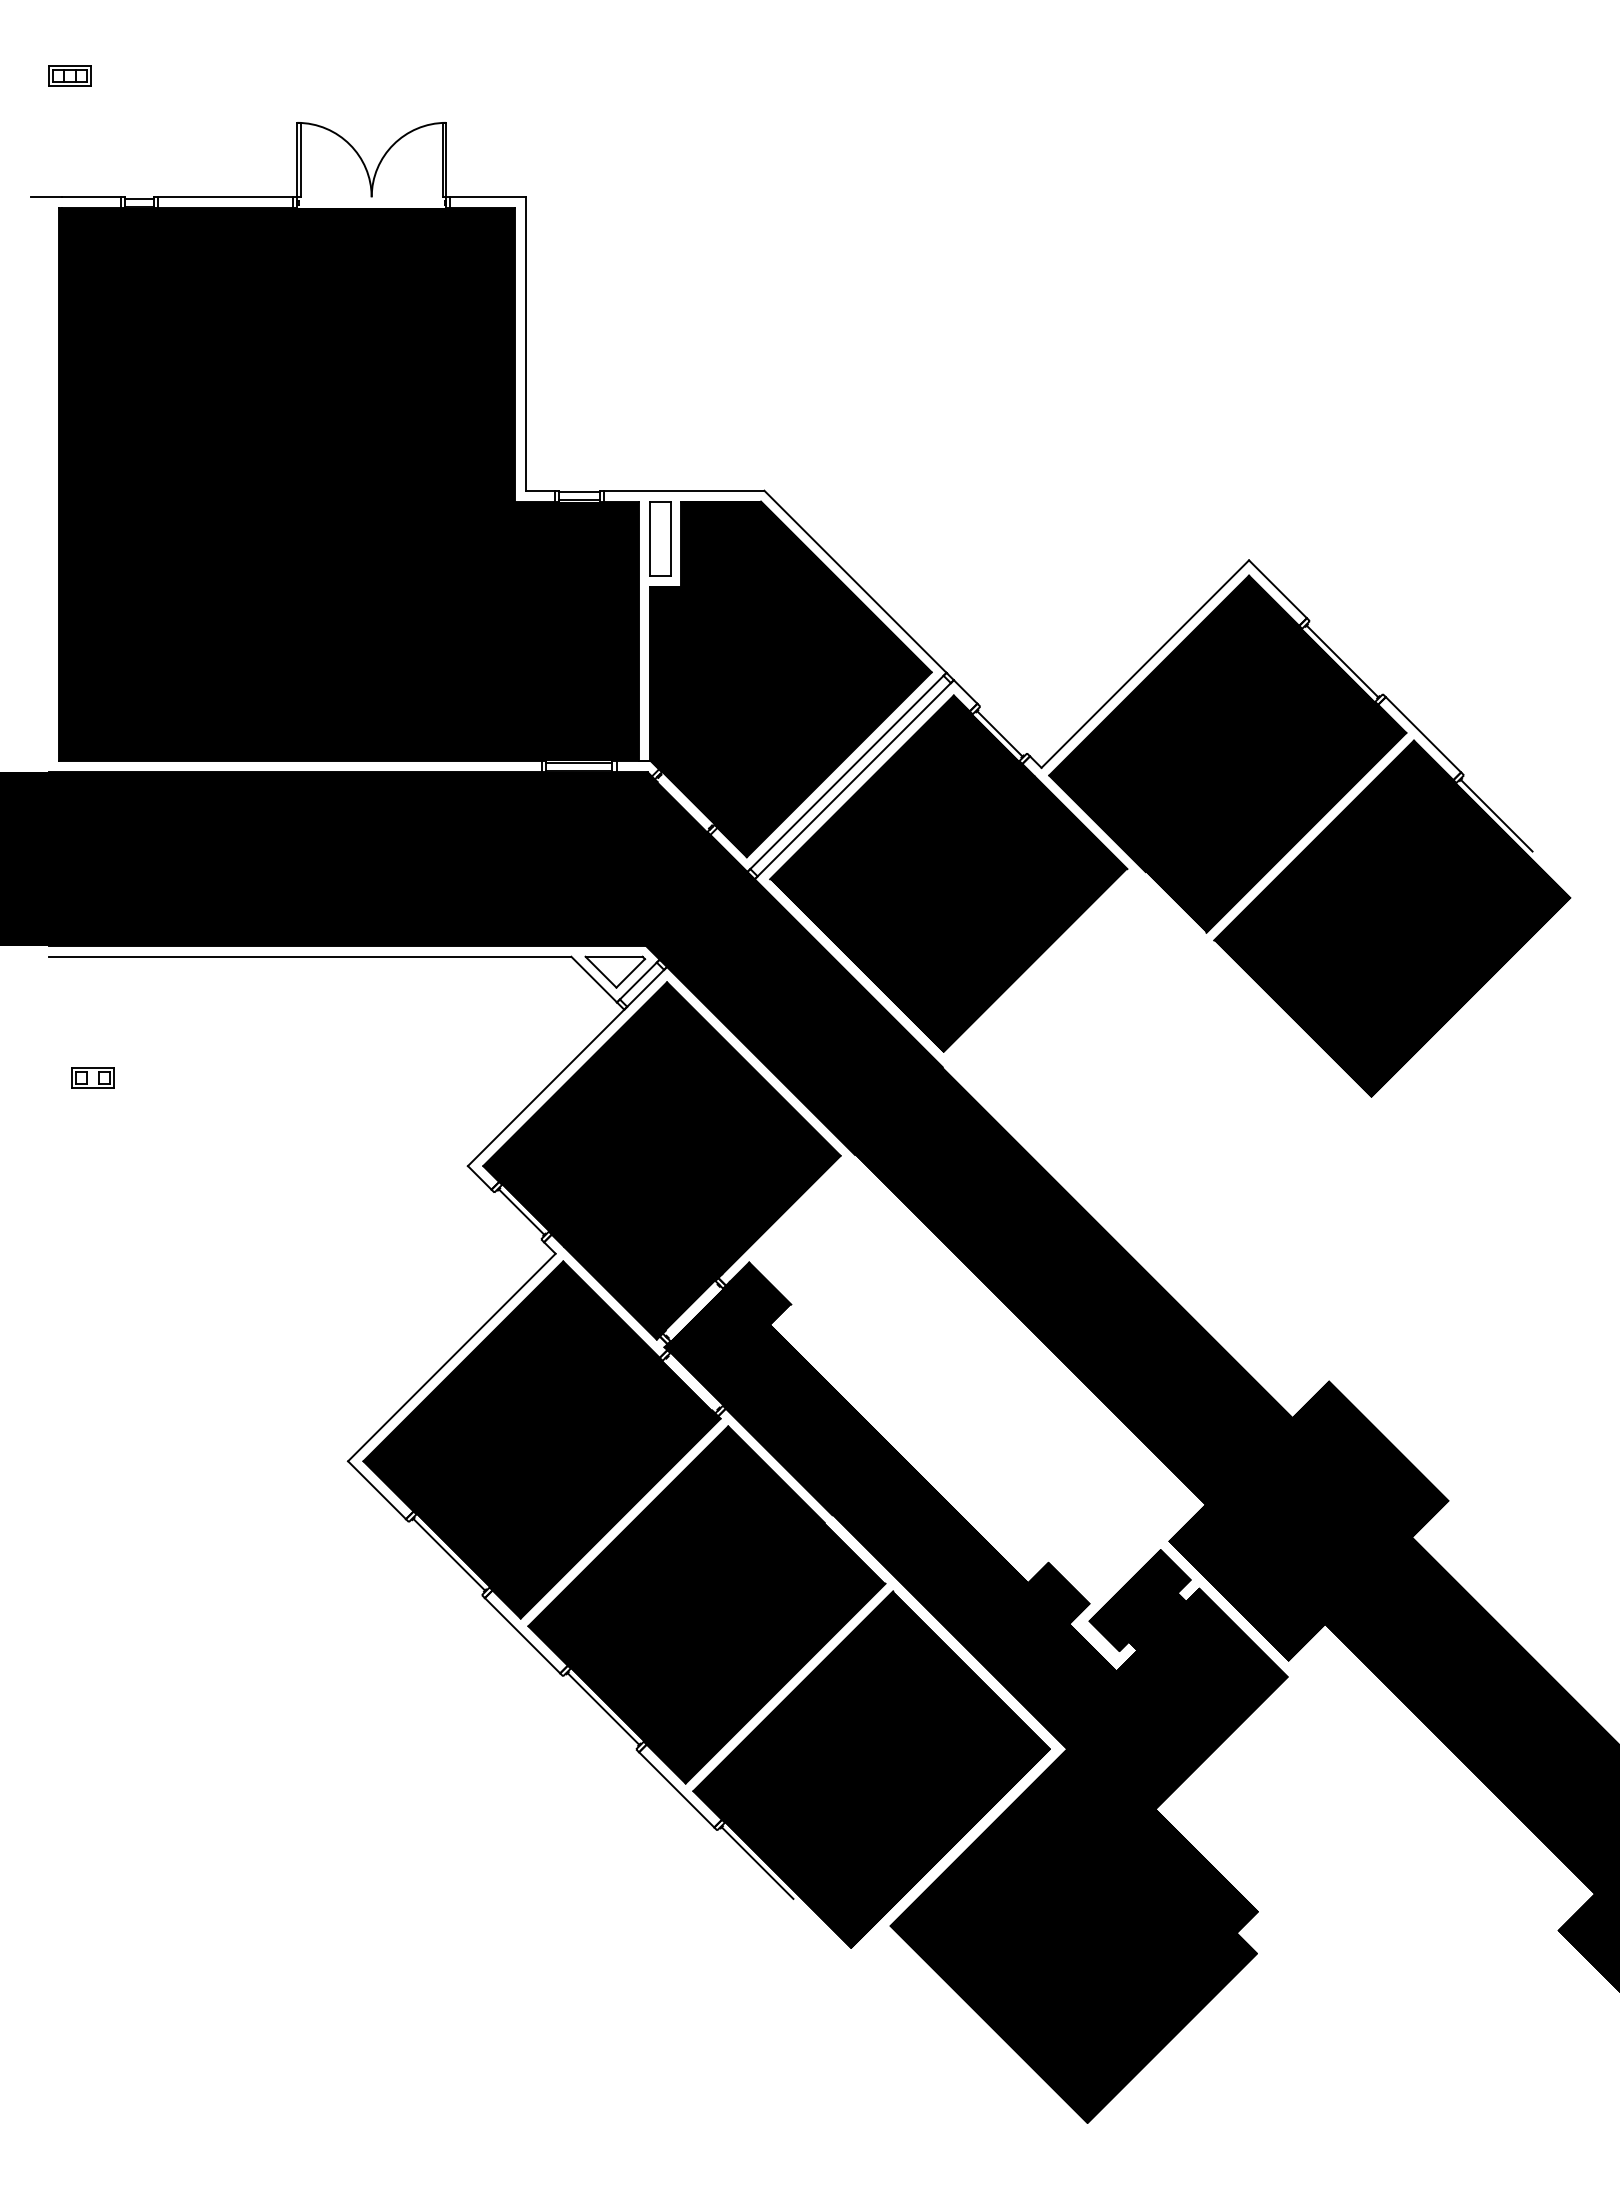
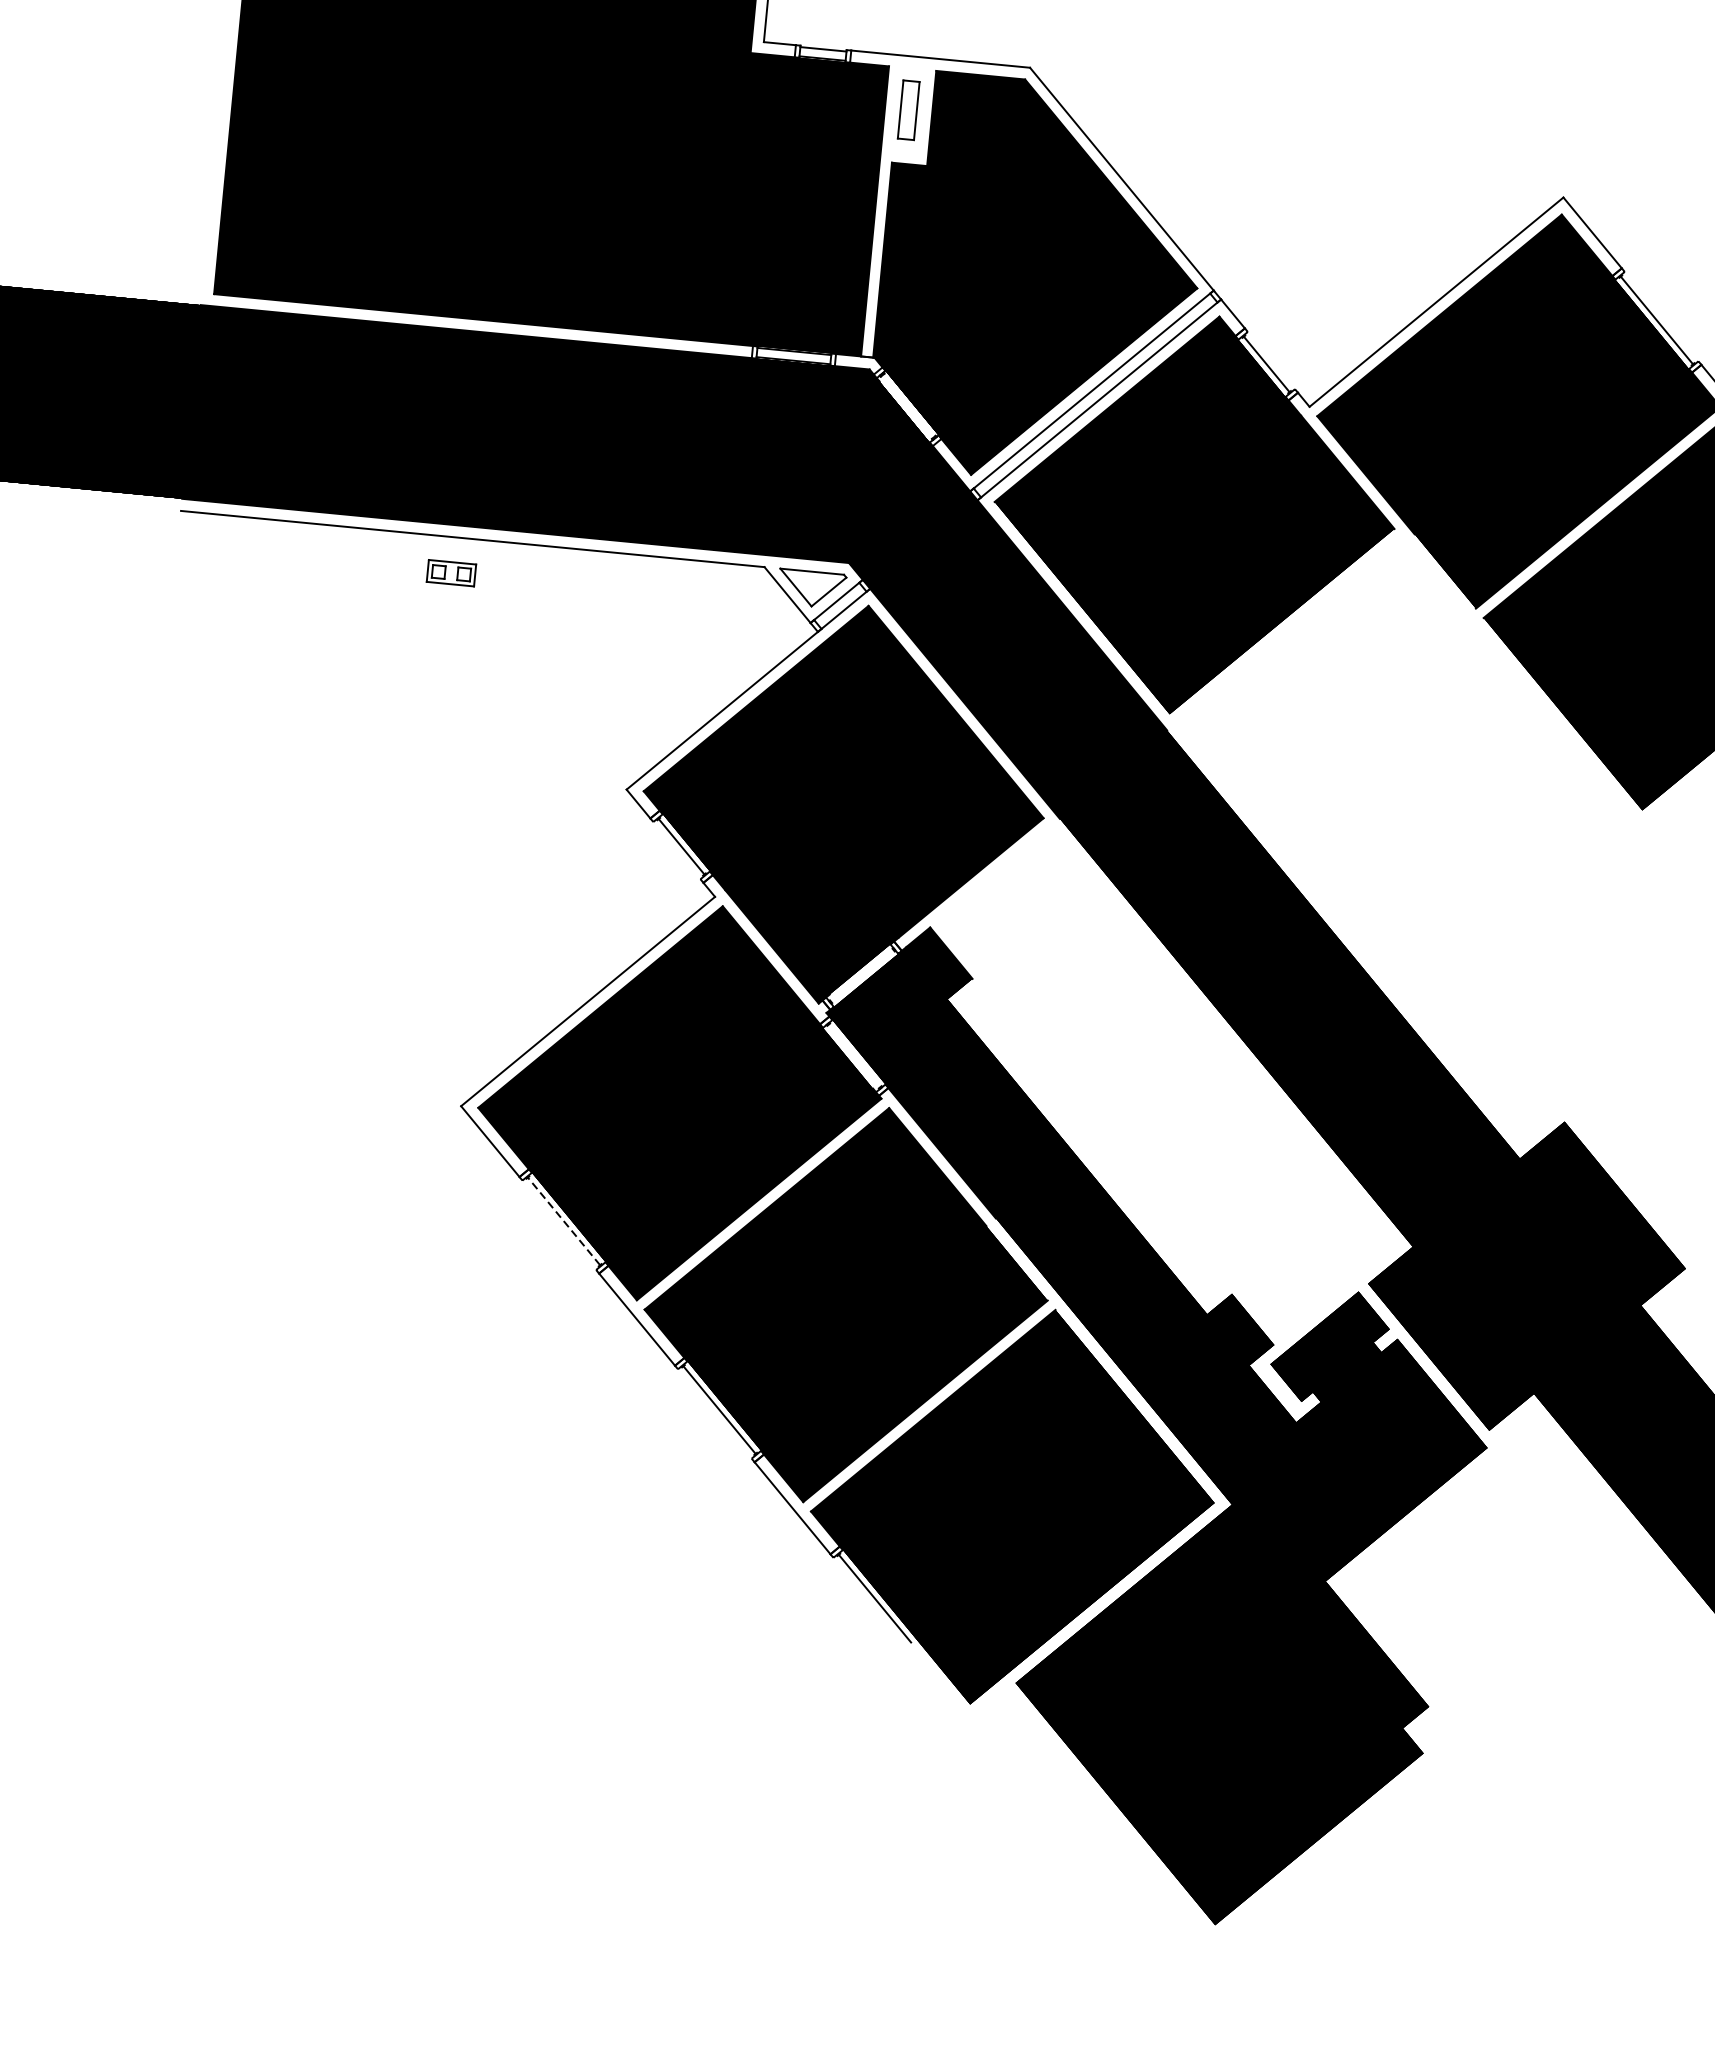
part: (660, 538) -> (908, 109), size x0.7
part: (92, 1077) -> (451, 572), moved
line: (449, 1554) -> (564, 1221), solid -> dashed

